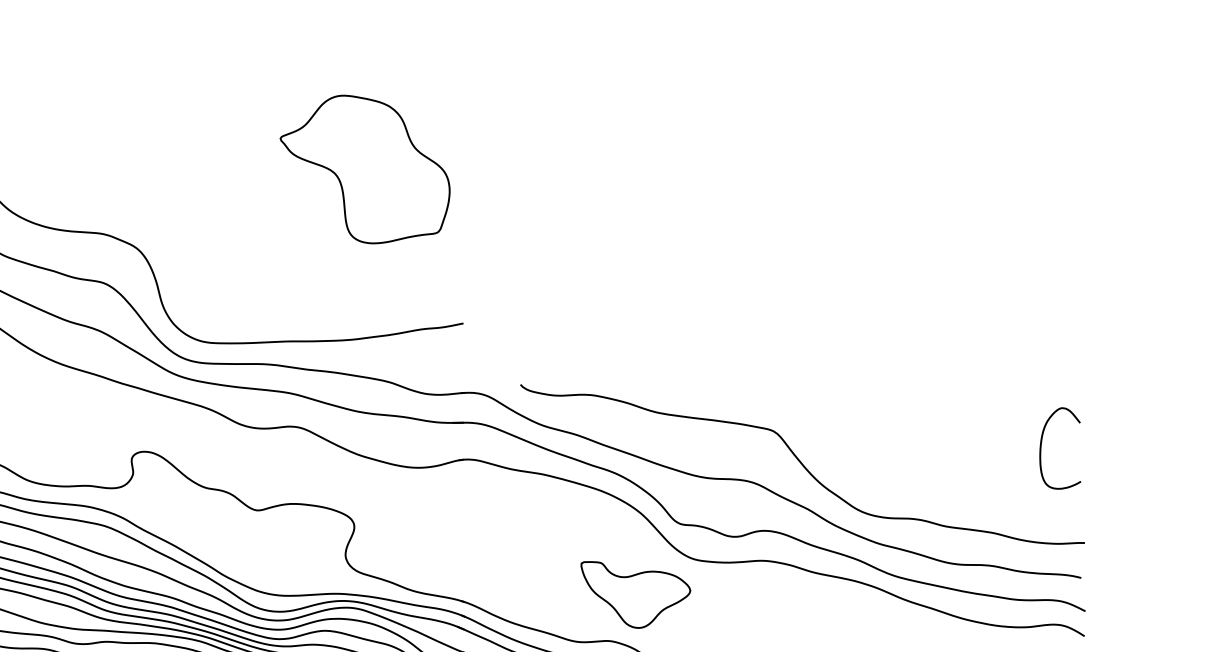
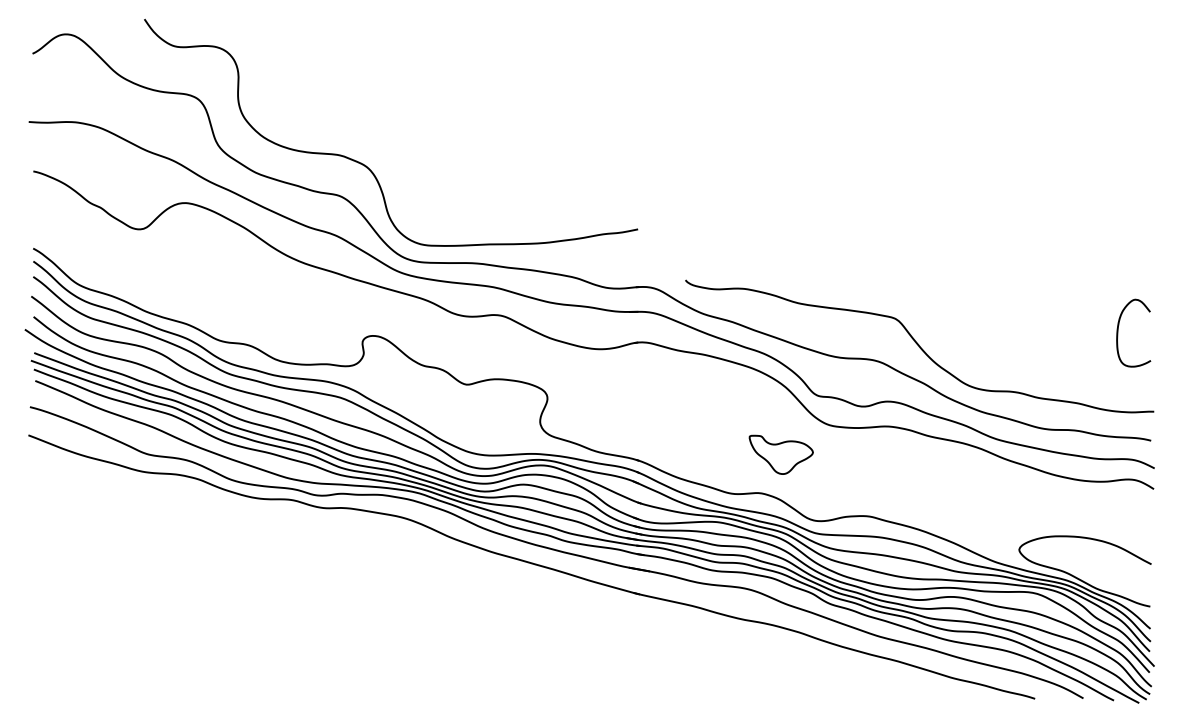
part: (365, 169) -> (556, 101), removed
part: (636, 594) -> (781, 454), size x0.7

